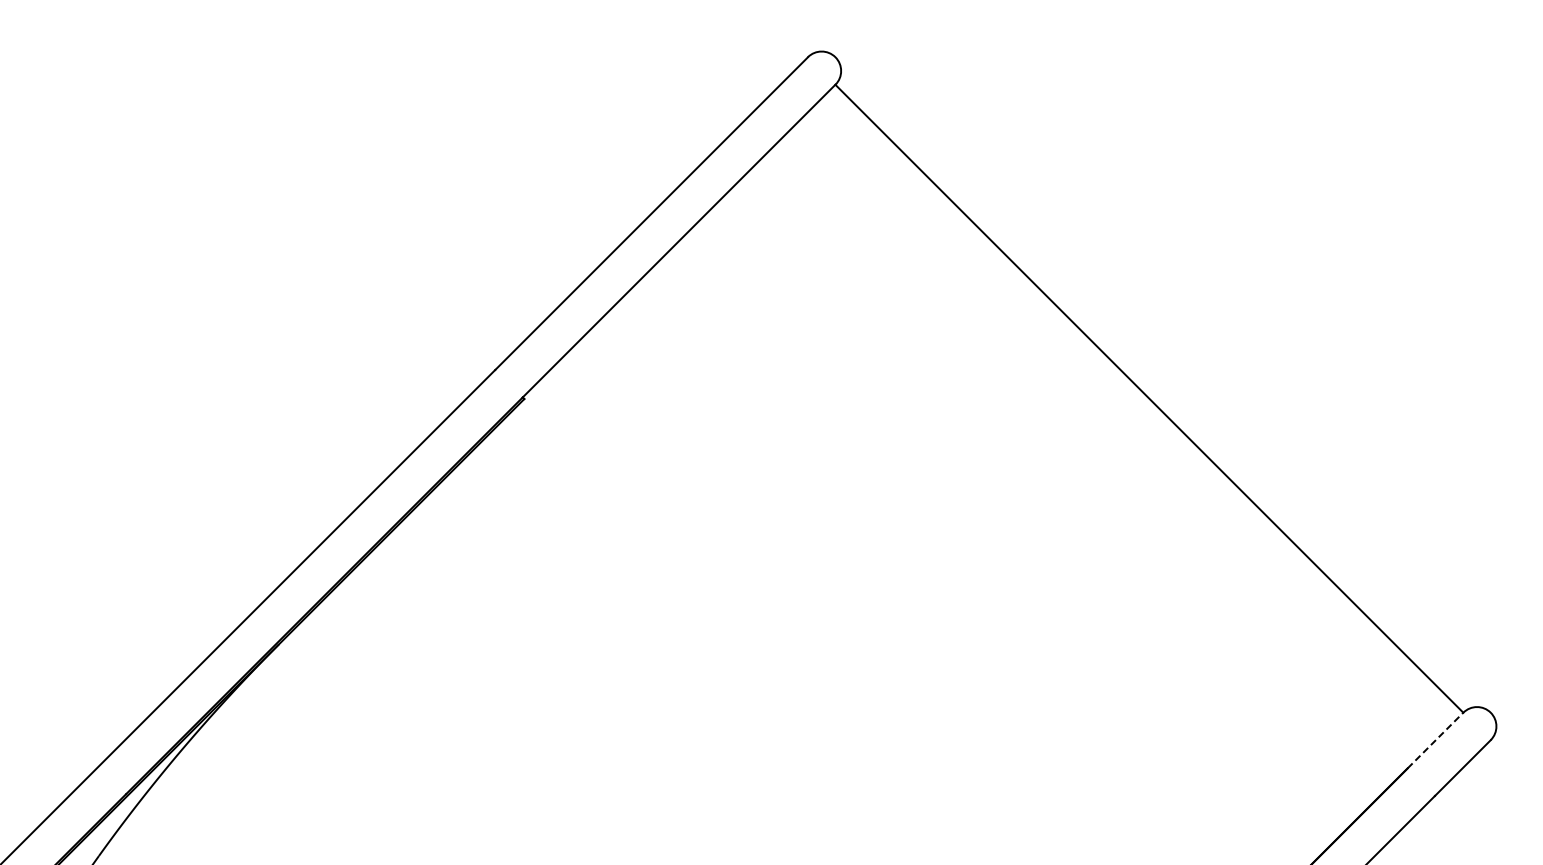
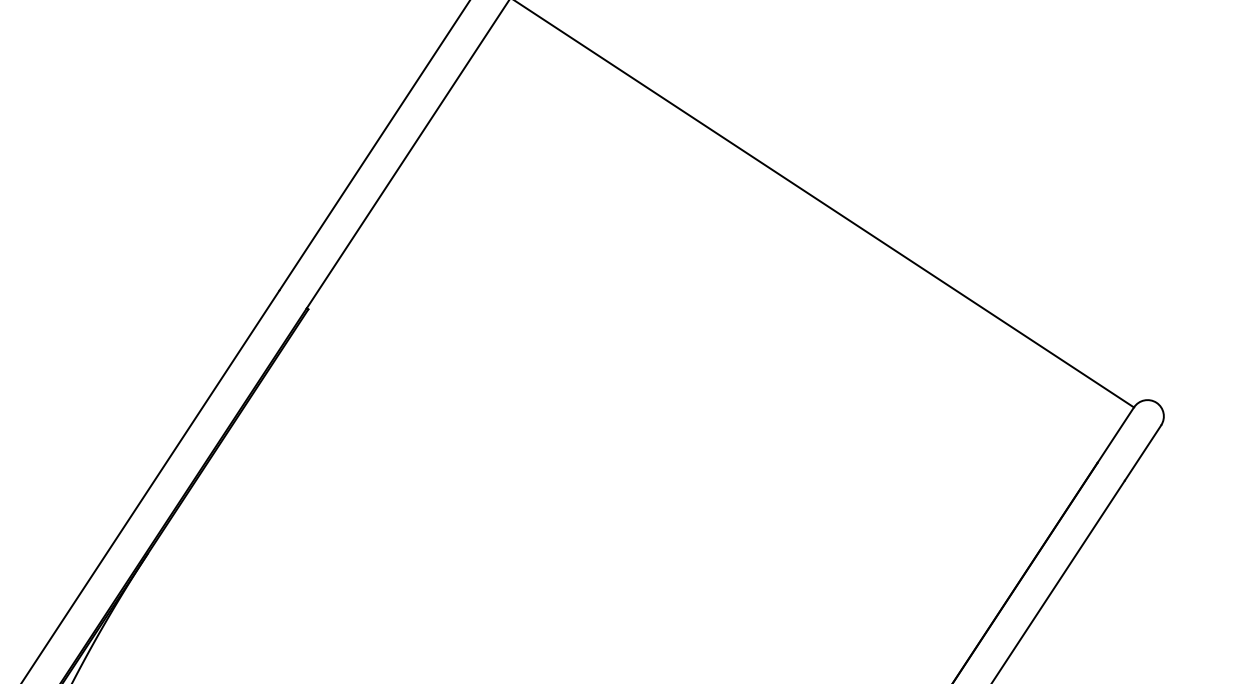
line: (1435, 740) -> (1115, 435), dashed -> solid

